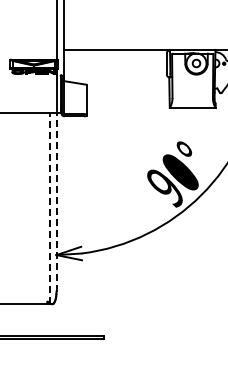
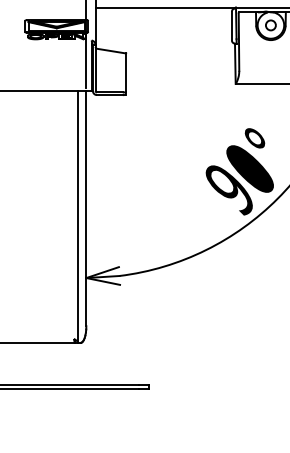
line: (56, 202) -> (86, 208), dashed -> solid
line: (50, 208) -> (78, 216), dashed -> solid

